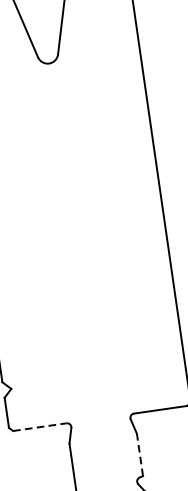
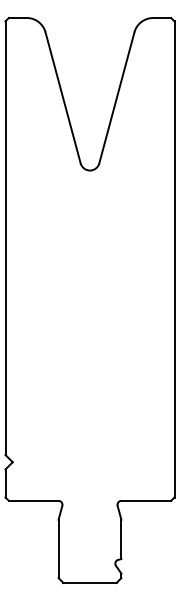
line: (39, 426) -> (33, 500), dashed -> solid
line: (140, 455) -> (121, 539), dashed -> solid

